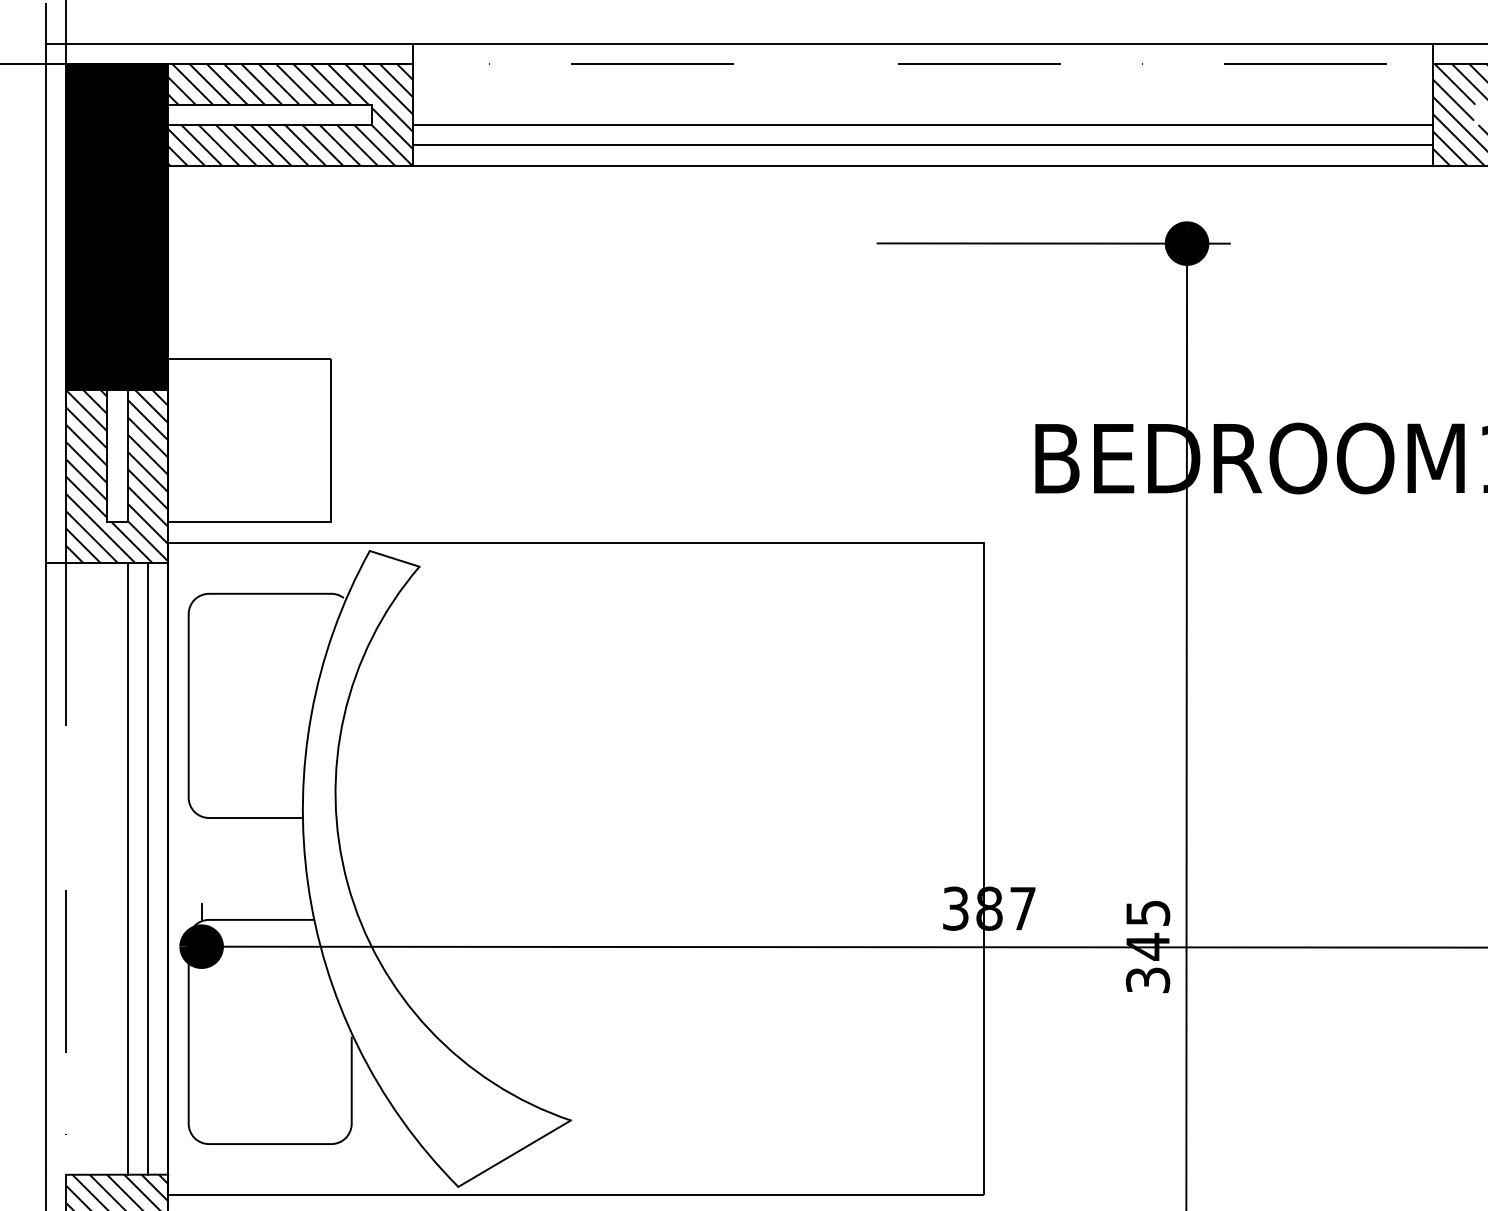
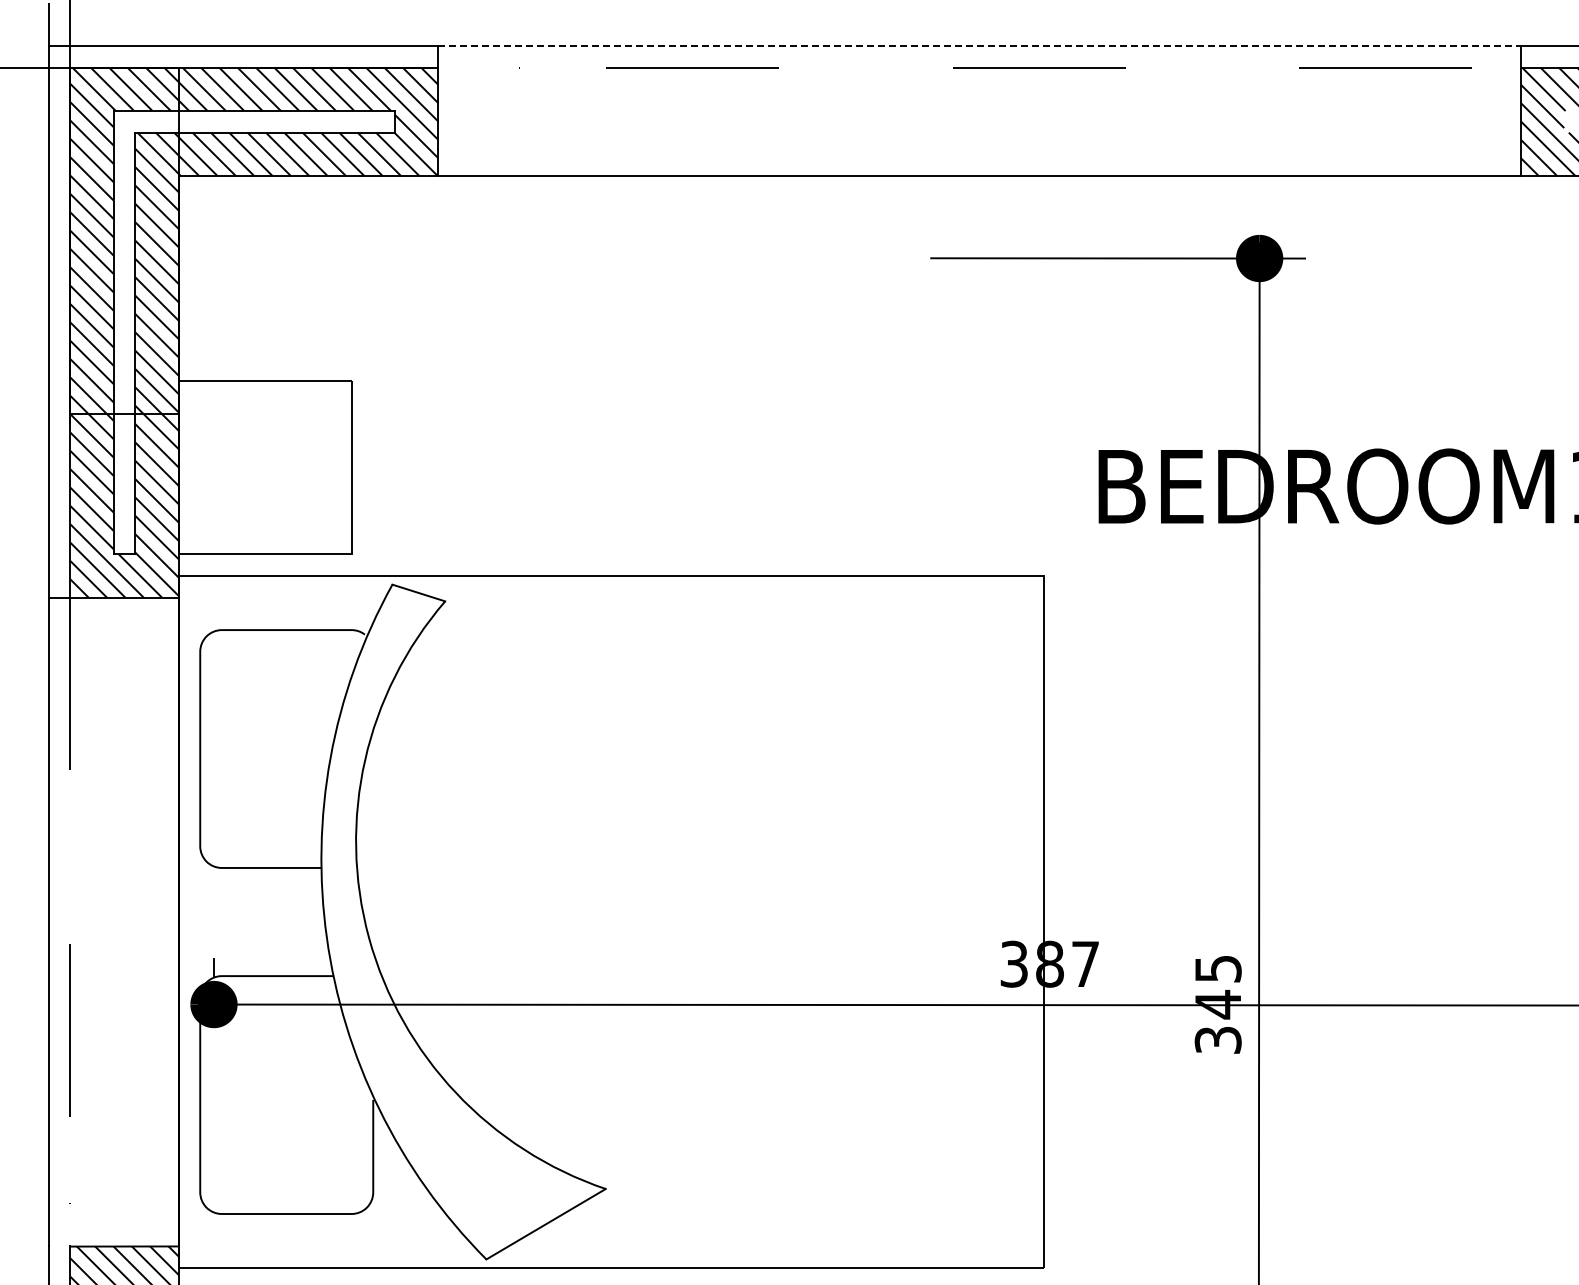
line: (923, 43) -> (980, 46), solid -> dashed
line: (923, 124) -> (979, 132), removed
line: (923, 145) -> (979, 154), removed
fill: (117, 226) -> (124, 240), removed
line: (127, 868) -> (135, 921), removed
line: (147, 868) -> (156, 921), removed

